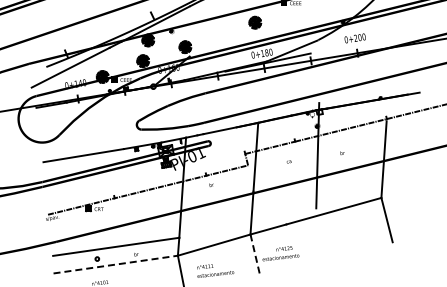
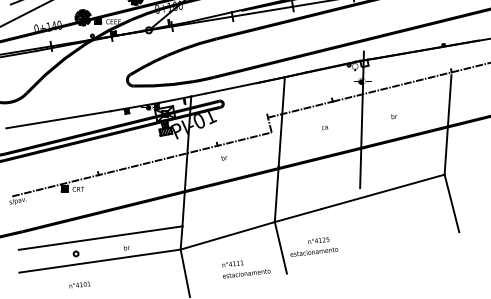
line: (255, 254) -> (281, 248), dashed -> solid
line: (115, 264) -> (99, 260), dashed -> solid
text: (215, 270) -> (246, 268), moved

